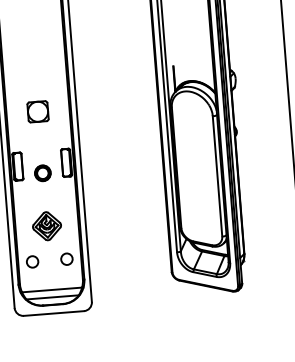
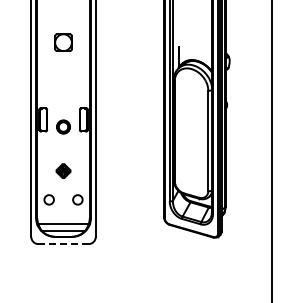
part: (37, 111) -> (63, 42), moved
part: (46, 225) -> (63, 170), size x0.6
line: (53, 313) -> (63, 244), solid -> dashed

